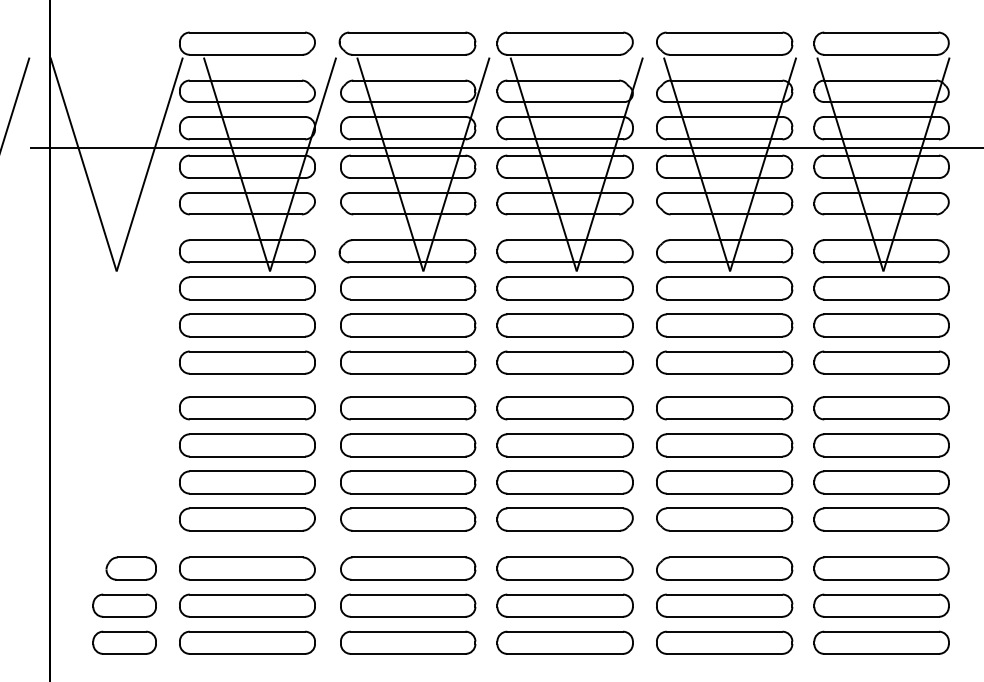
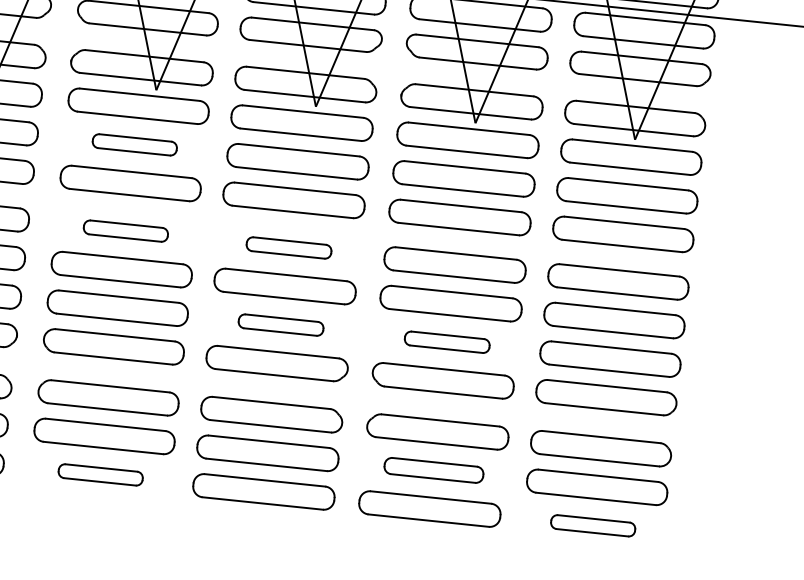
part: (408, 325) -> (135, 144), size x0.6
part: (408, 408) -> (126, 231), size x0.6
part: (564, 408) -> (288, 248), size x0.6
part: (564, 482) -> (280, 325), size x0.6
part: (724, 482) -> (446, 342), size x0.6
part: (724, 605) -> (433, 470), size x0.7
part: (408, 642) -> (100, 474), size x0.6
part: (881, 642) -> (593, 525), size x0.6

